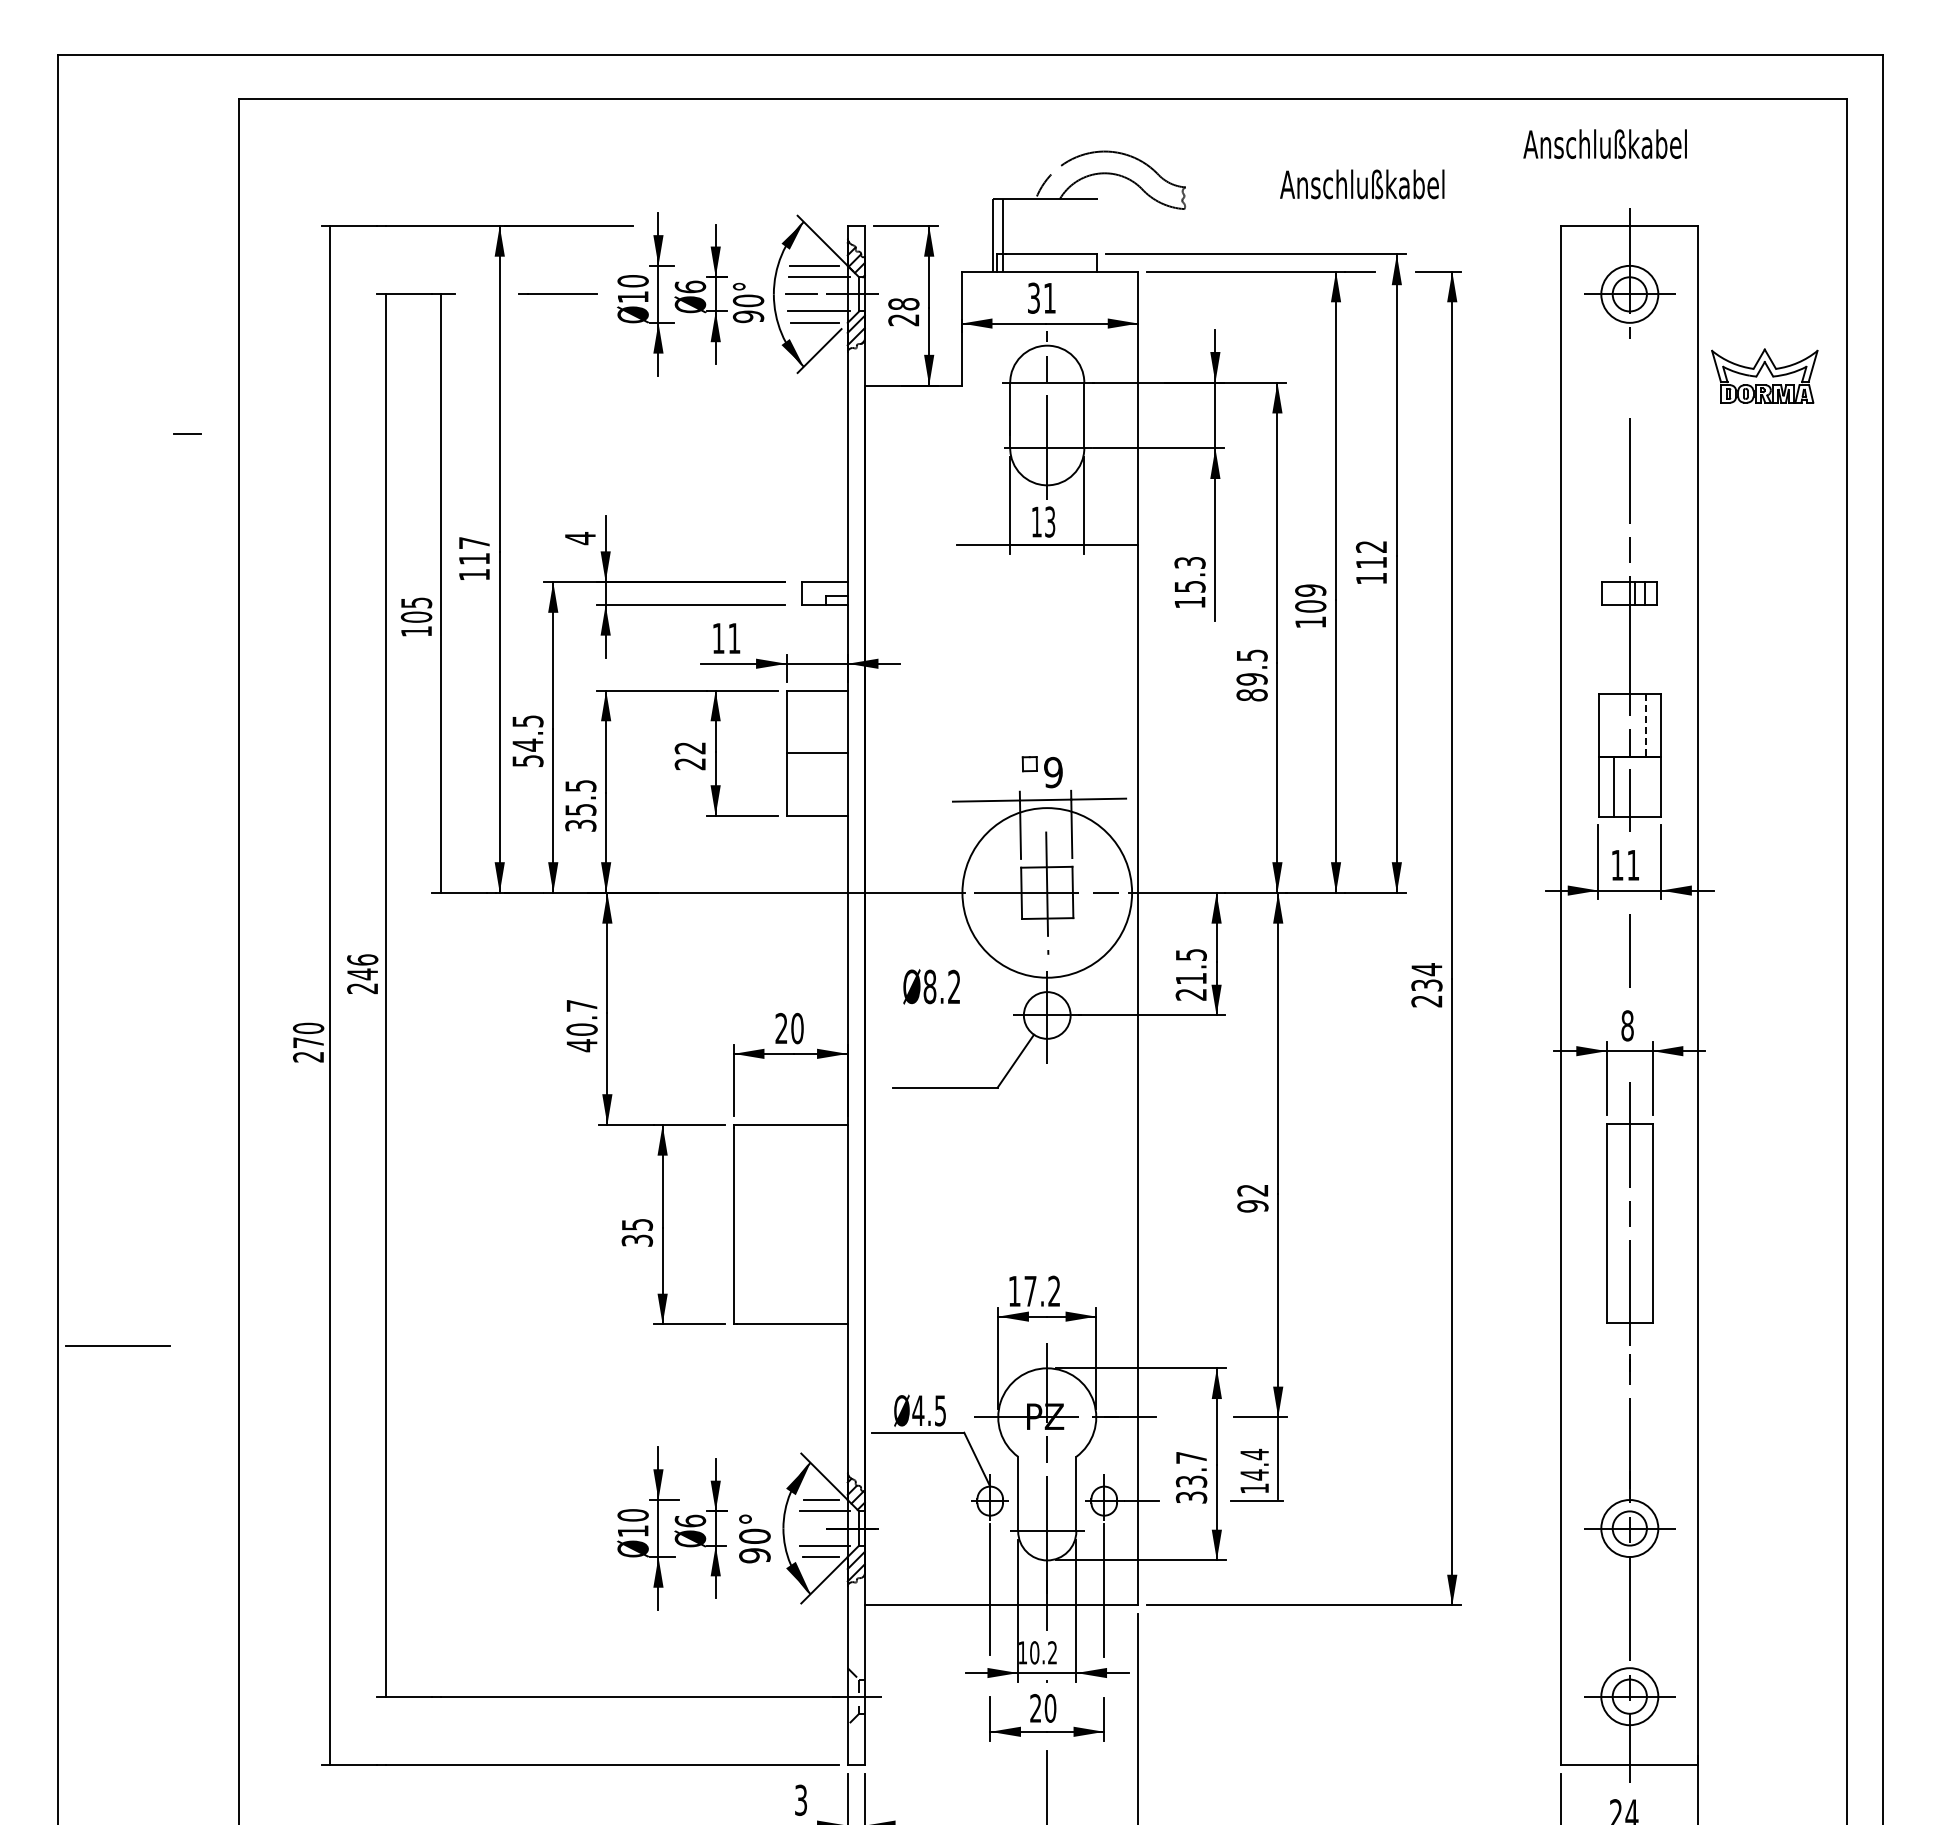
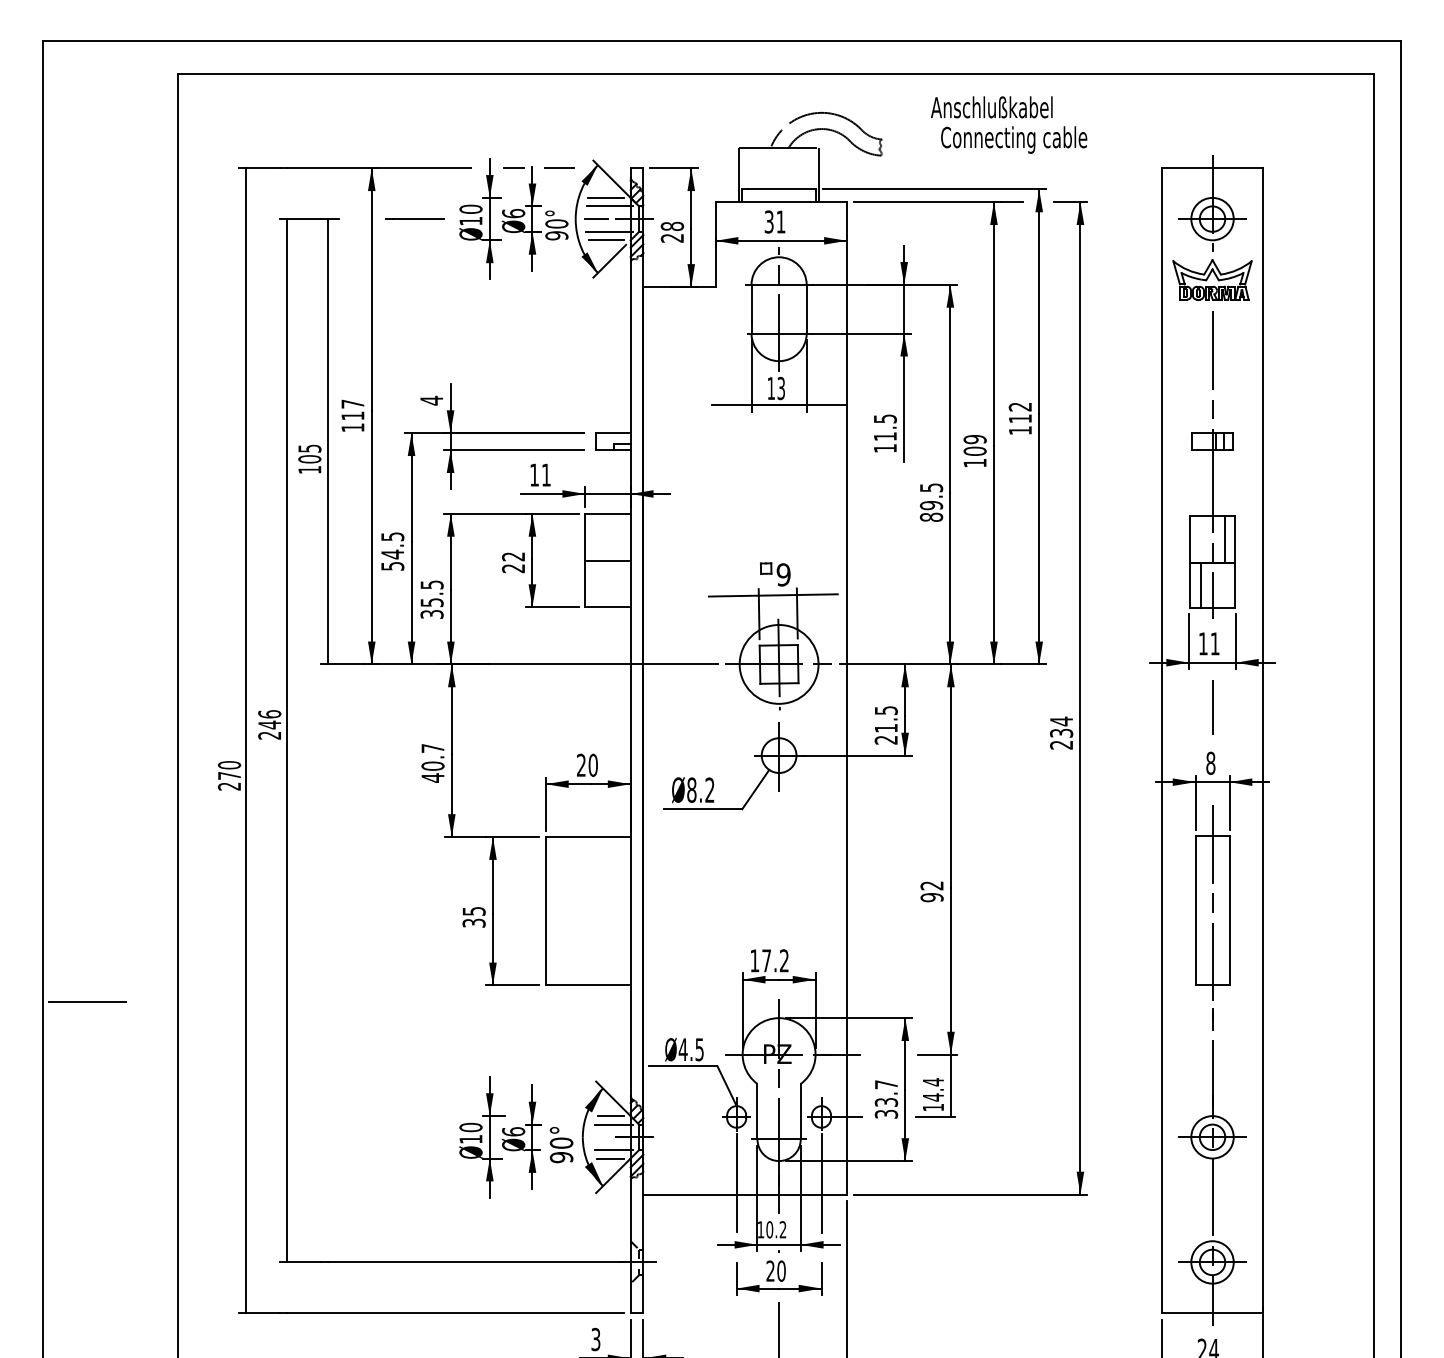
text: (1604, 143) -> (991, 106), moved
text: (1363, 187) -> (1014, 139), Anschlußkabel -> Connecting cable
line: (752, 225) -> (559, 167), added
line: (1002, 235) -> (819, 175), moved
part: (1764, 375) -> (1212, 279), moved
line: (187, 433) -> (514, 167), moved
text: (1189, 574) -> (884, 427), 15.3 -> 11.5
line: (1645, 725) -> (1224, 539), dashed -> solid
circle: (1047, 892) -> (779, 664), size x0.62
text: (931, 986) -> (692, 789), moved

